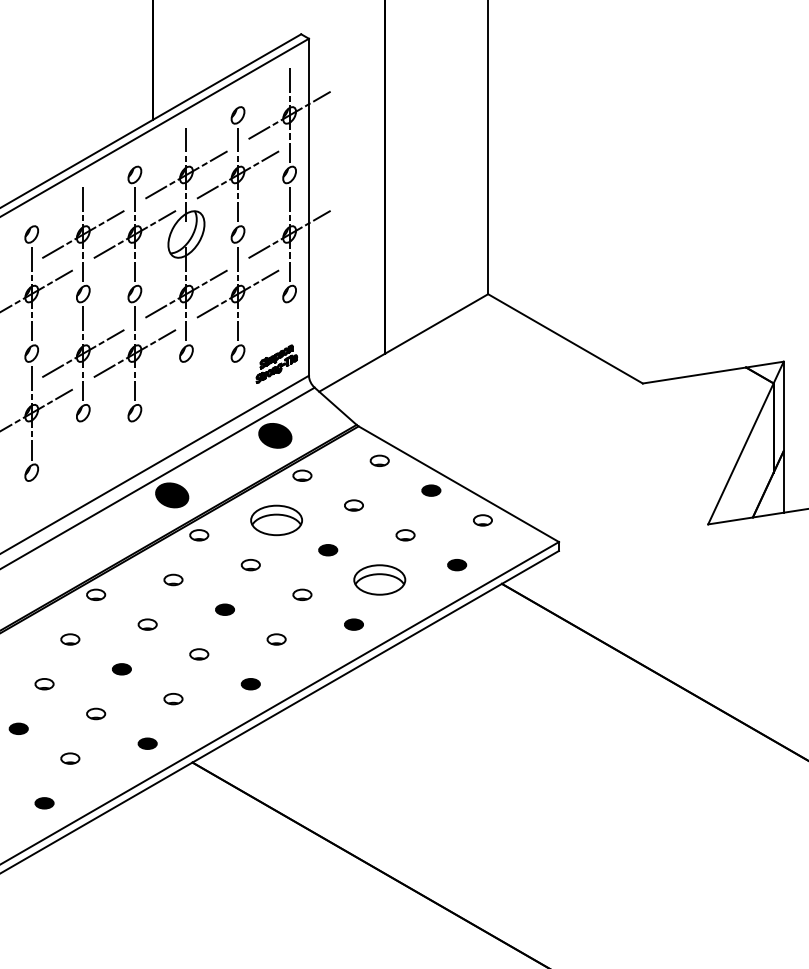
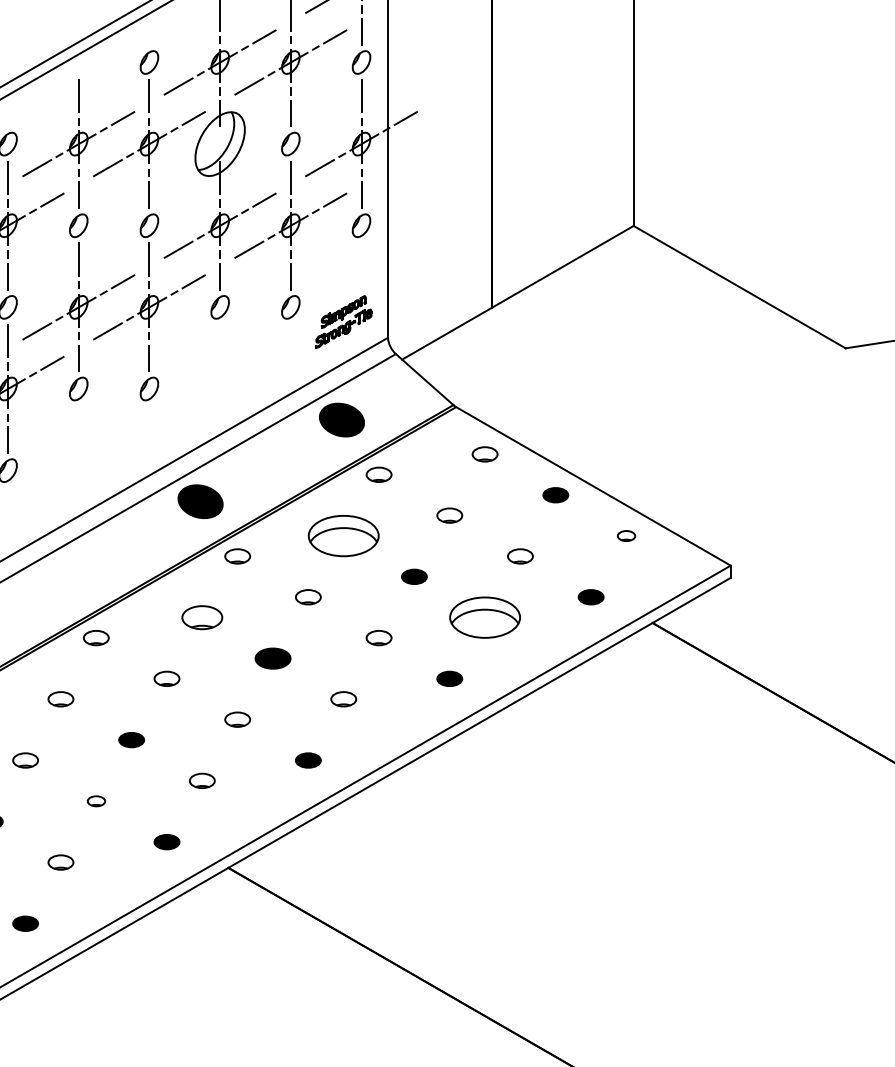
part: (482, 520) -> (625, 536), size x0.7
part: (173, 579) -> (202, 616), size x1.6
part: (224, 609) -> (272, 658), size x1.4
part: (96, 713) -> (96, 800), size x0.7

